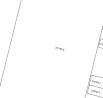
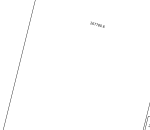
text: (59, 48) -> (97, 24), moved

